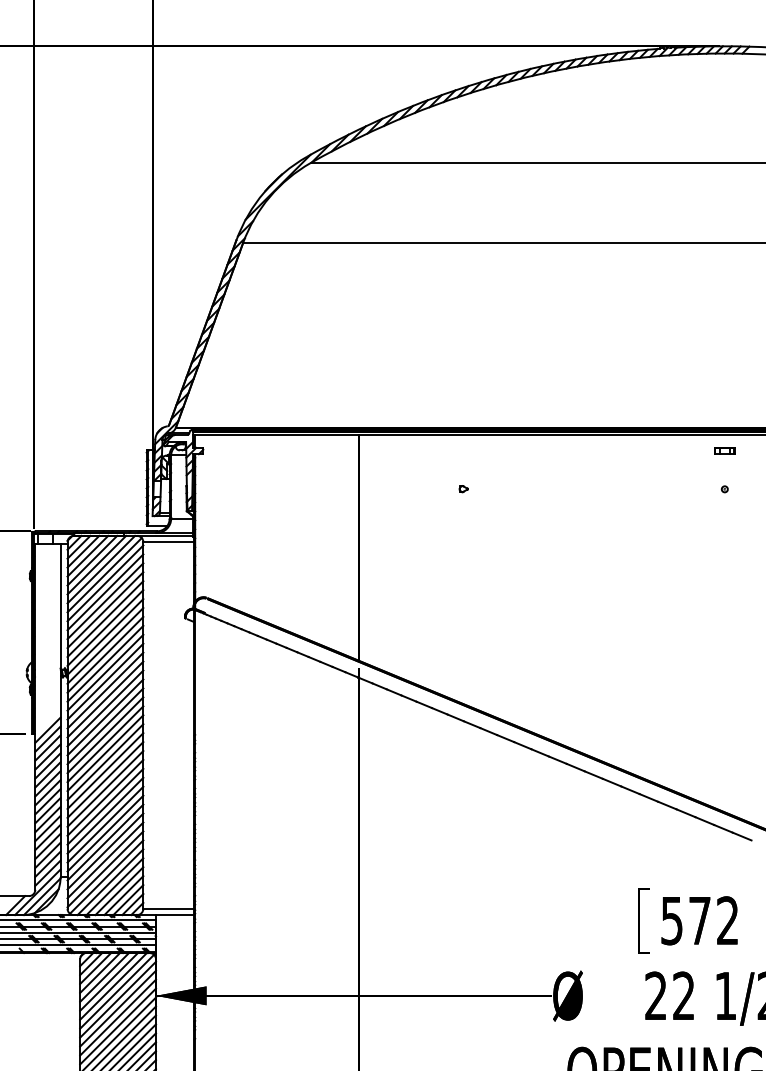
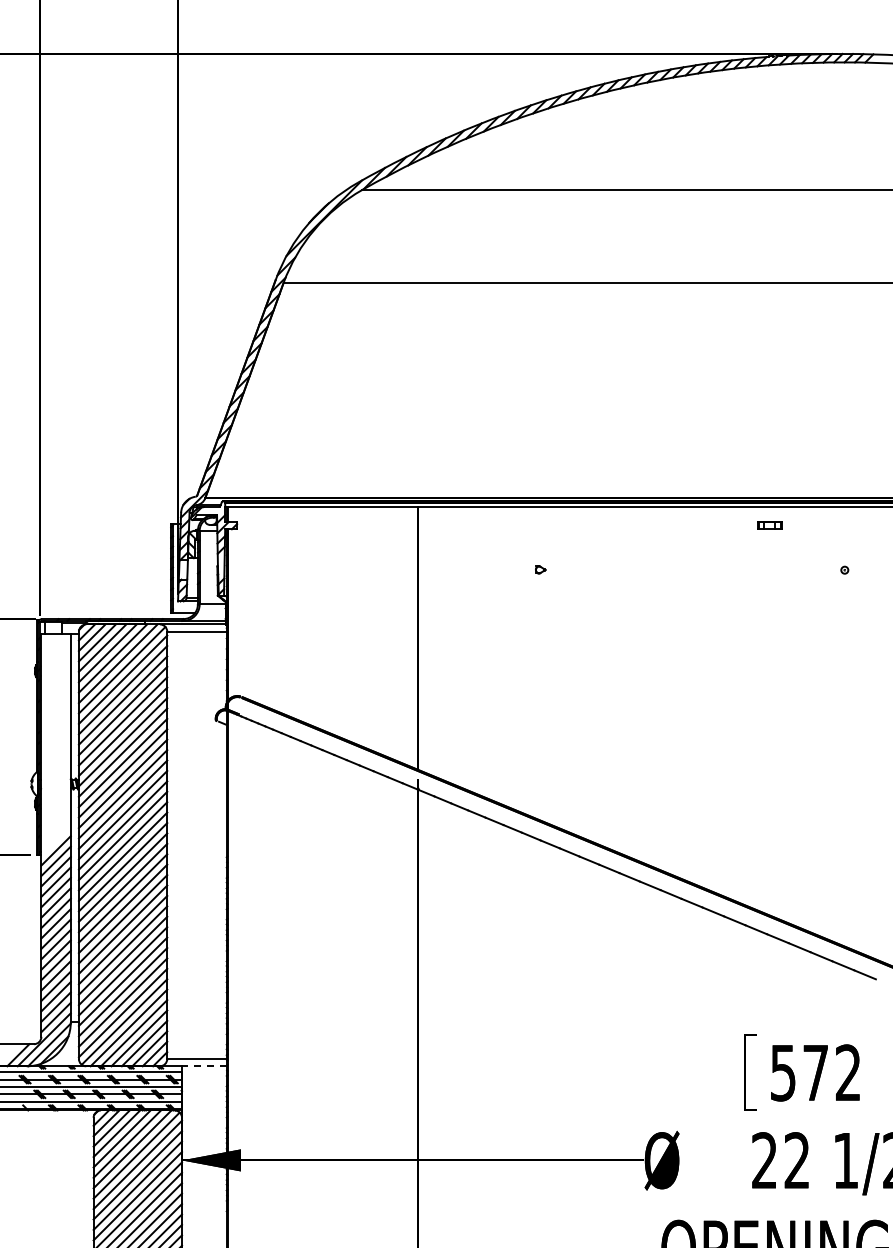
part: (724, 450) -> (769, 525), moved
line: (174, 915) -> (203, 1066), solid -> dashed

